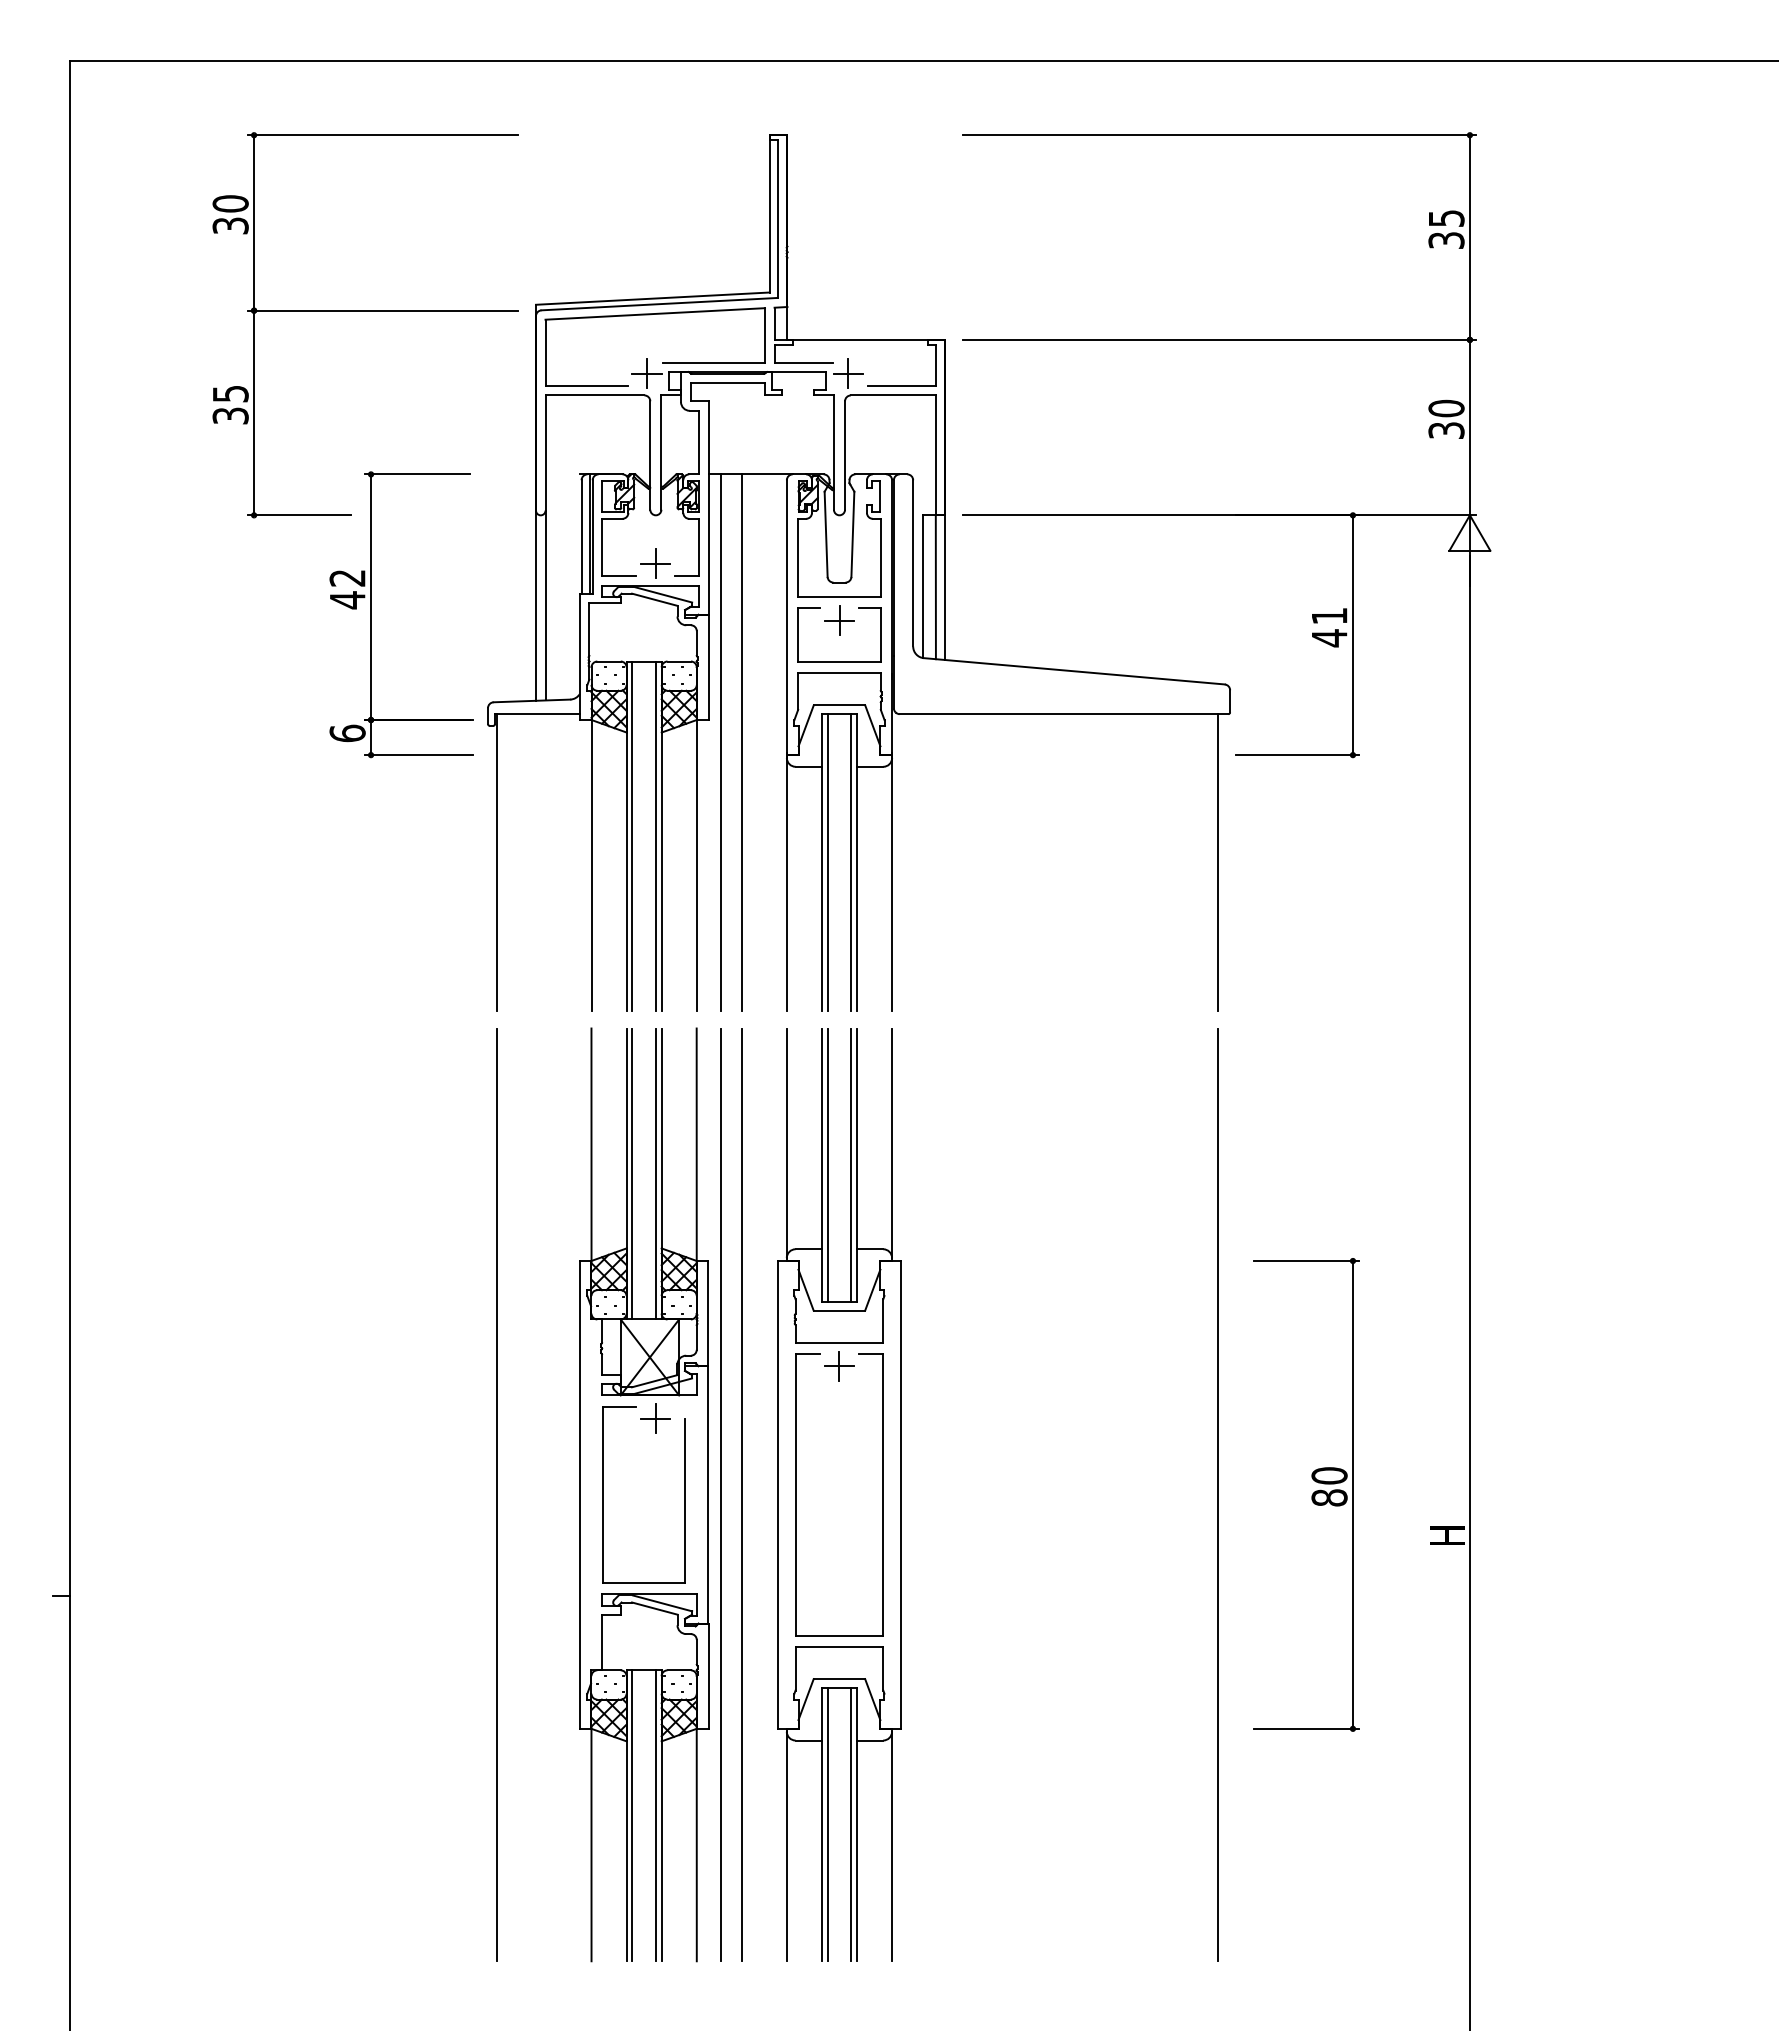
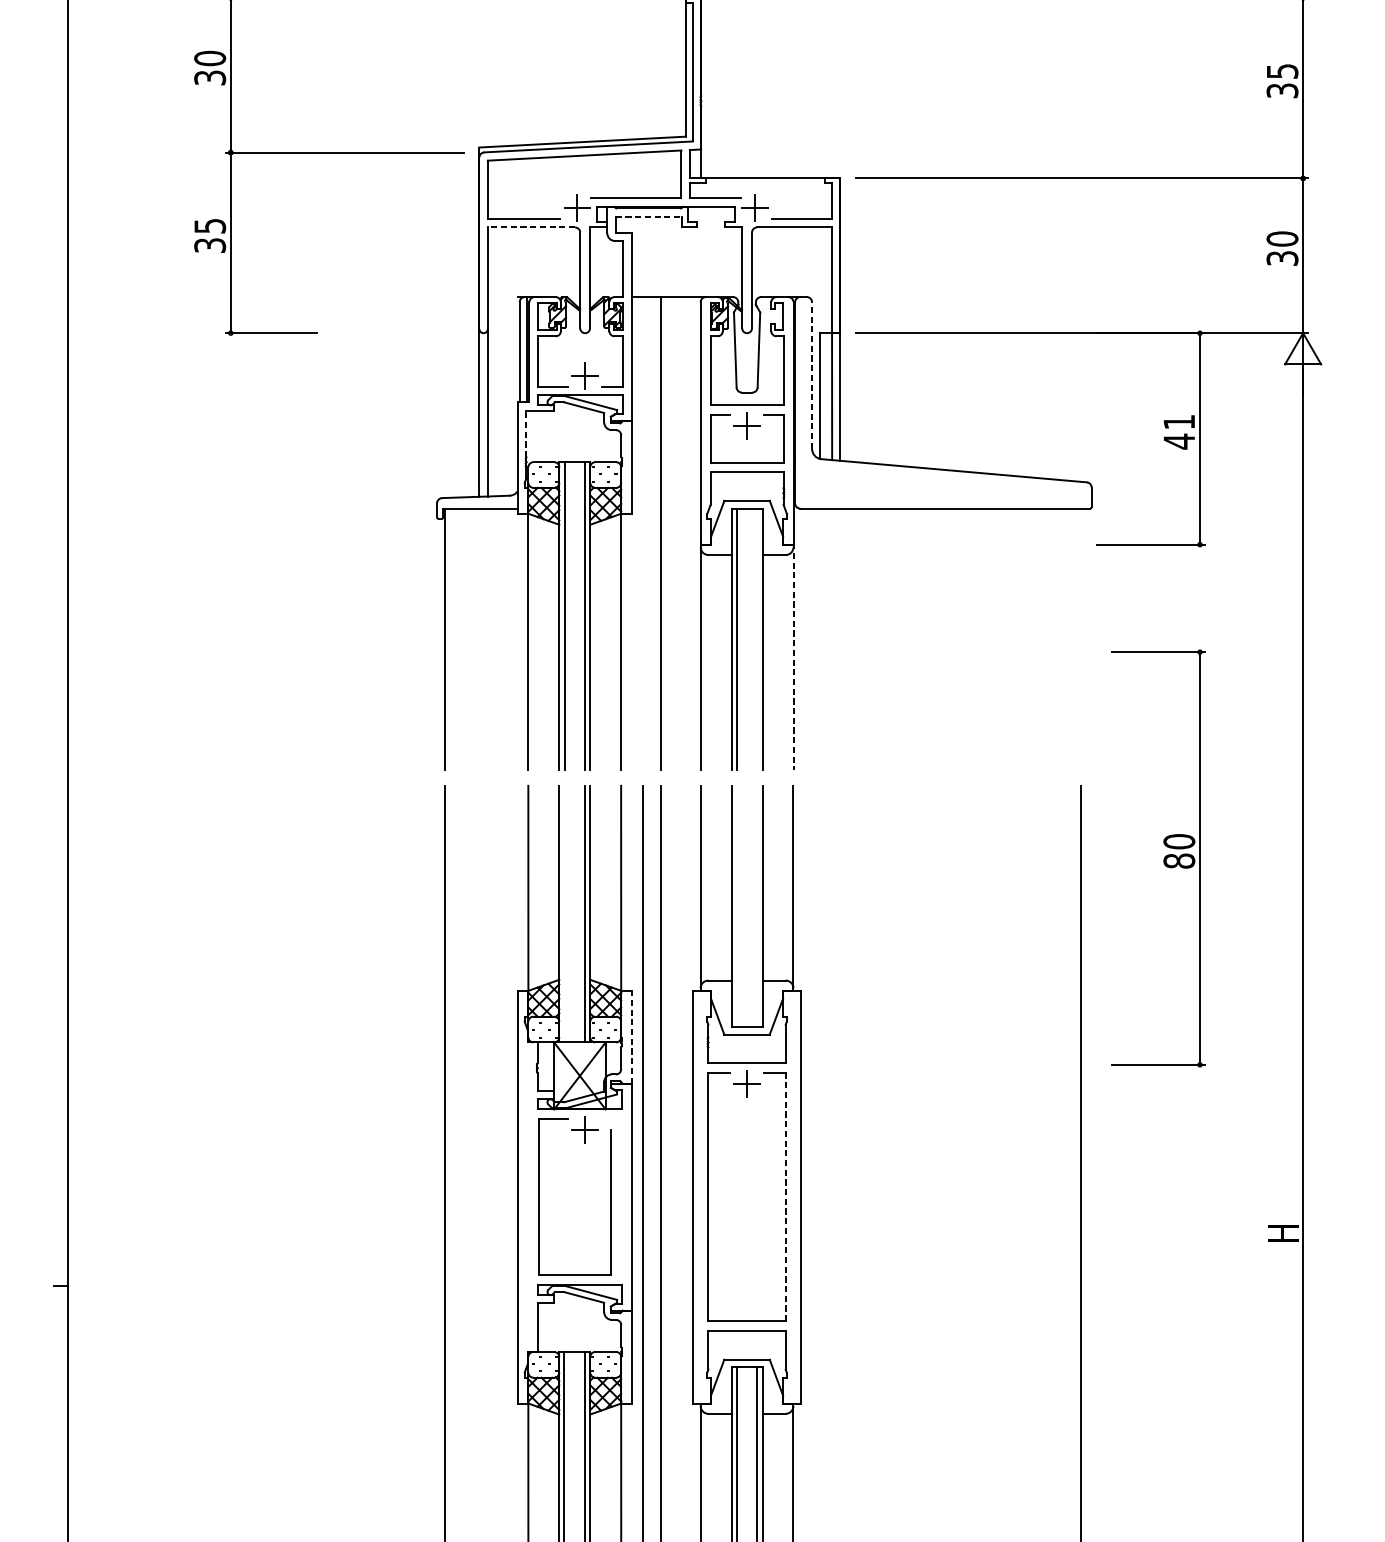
line: (728, 383) -> (649, 216), solid -> dashed
line: (594, 395) -> (531, 227), solid -> dashed
line: (913, 562) -> (812, 374), solid -> dashed
part: (371, 614) -> (334, 420), removed
line: (589, 628) -> (526, 433), solid -> dashed
line: (721, 742) -> (643, 533), removed
line: (851, 862) -> (757, 639), removed
line: (1218, 862) -> (1081, 639), removed
line: (892, 882) -> (793, 657), solid -> dashed
line: (827, 1164) -> (736, 905), removed
line: (851, 1164) -> (757, 905), removed
line: (632, 1173) -> (564, 913), removed
line: (708, 1313) -> (631, 1037), solid -> dashed
line: (883, 1494) -> (785, 1196), solid -> dashed
part: (1306, 1494) -> (1158, 858), moved

